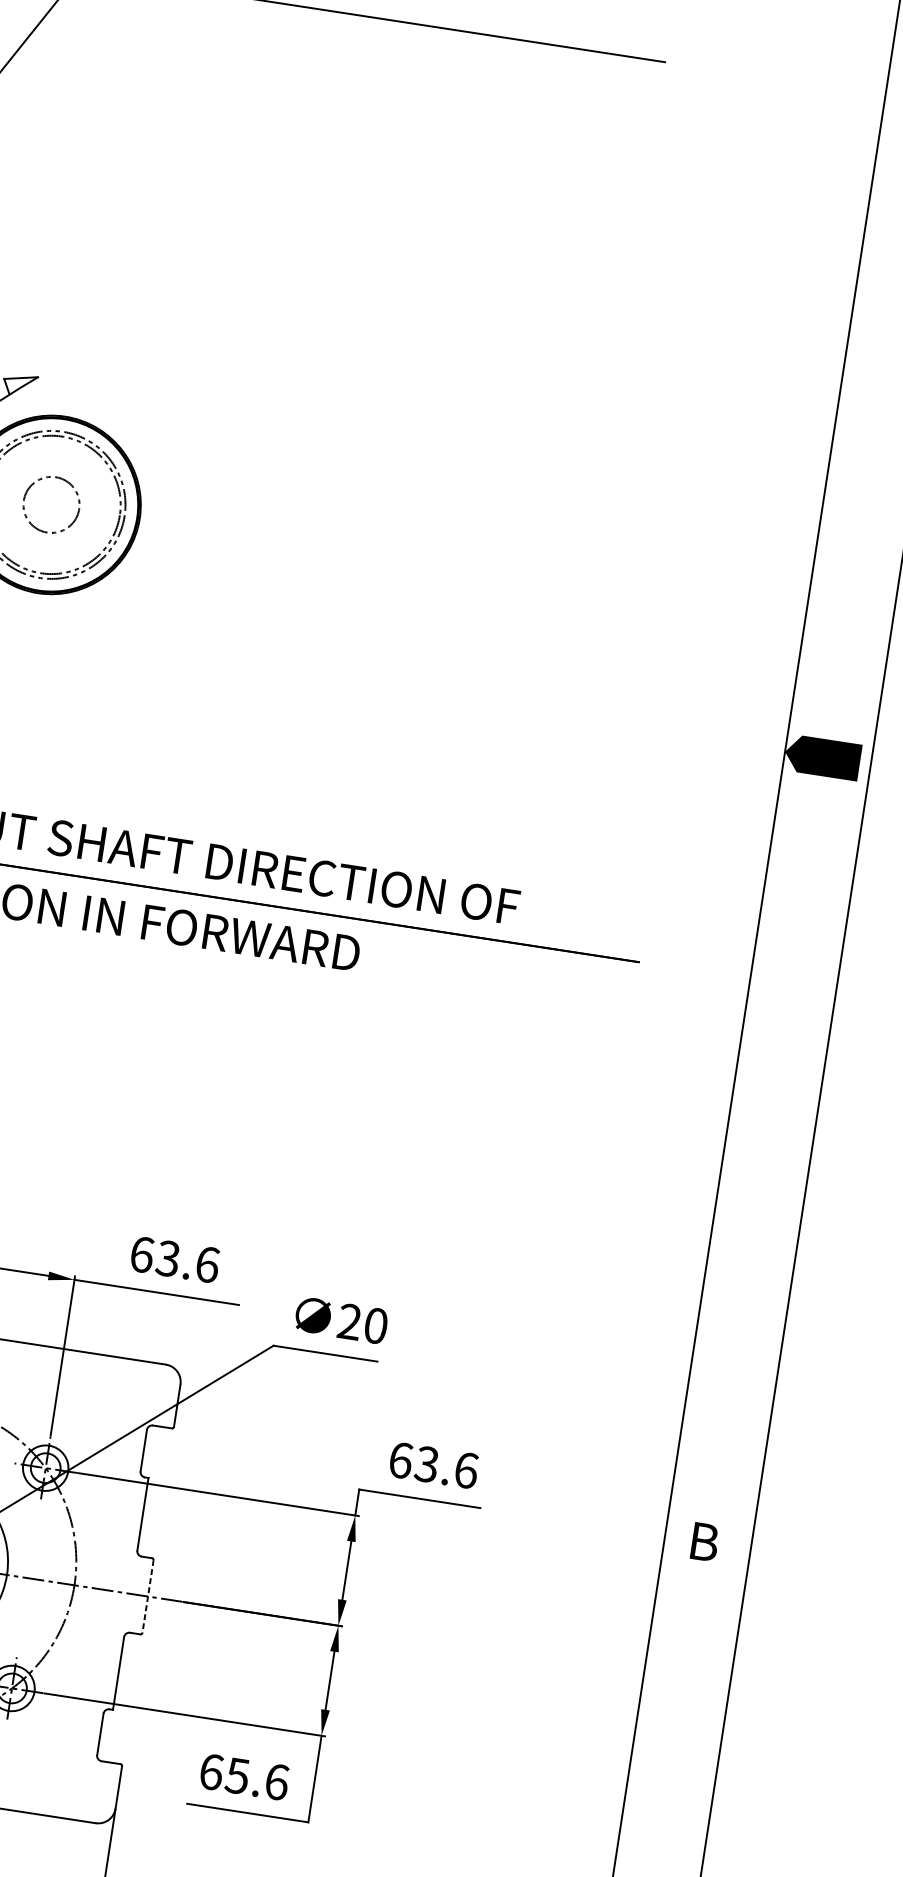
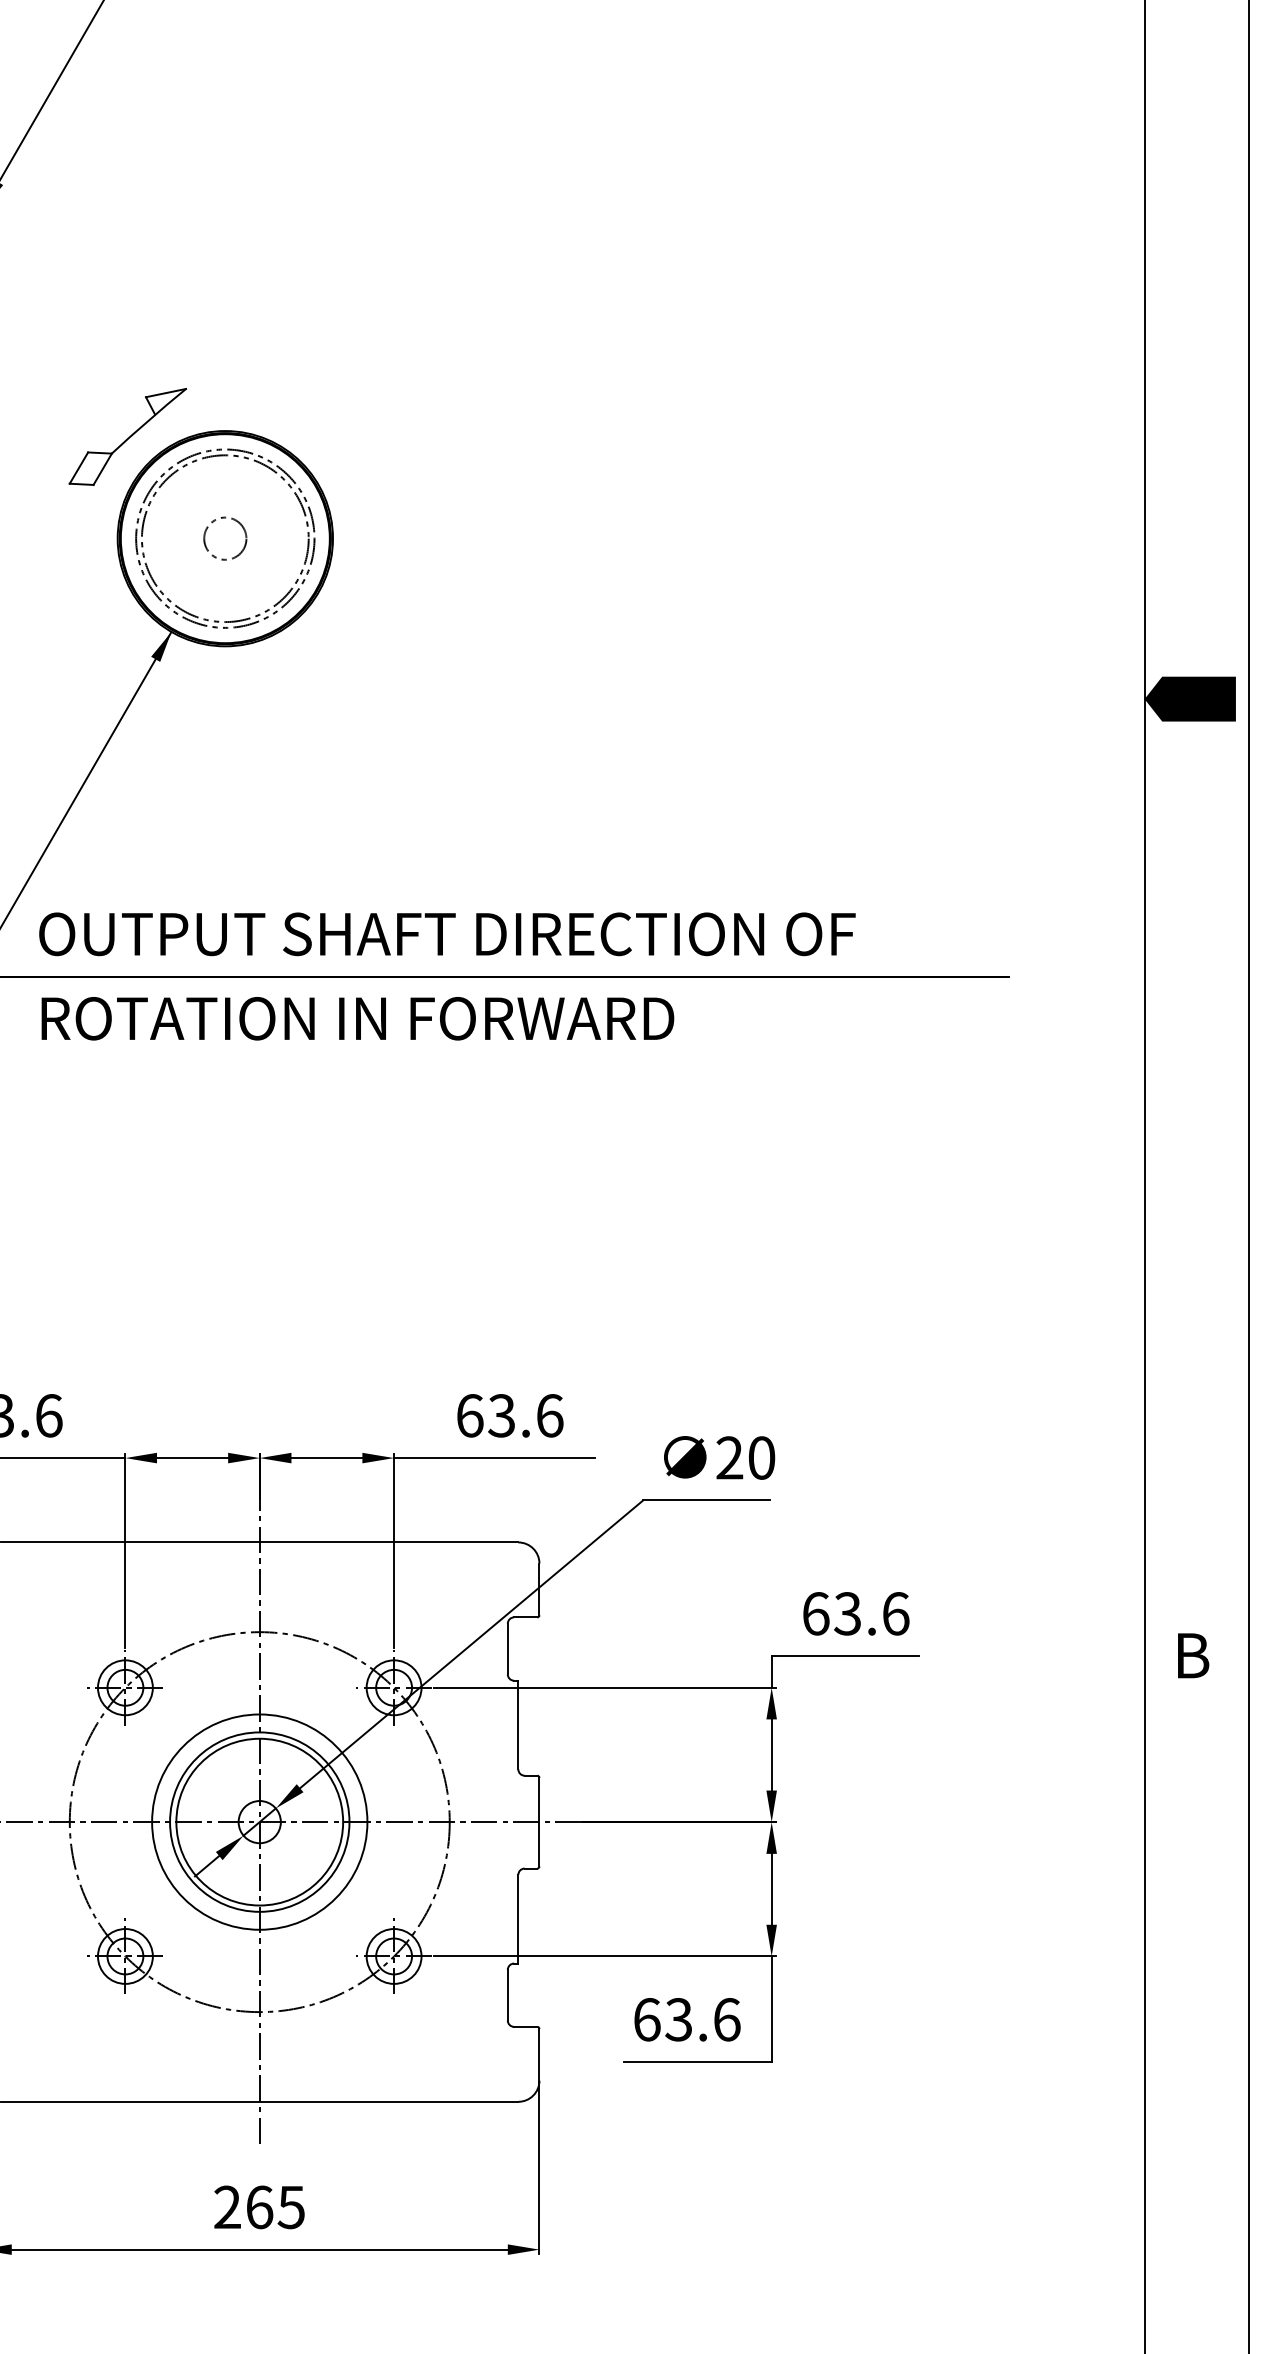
circle: (51, 504) -> (225, 538), size x0.62
line: (148, 1596) -> (539, 1822), dashed -> solid
text: (237, 1775) -> (678, 2019), 65.6 -> 63.6

